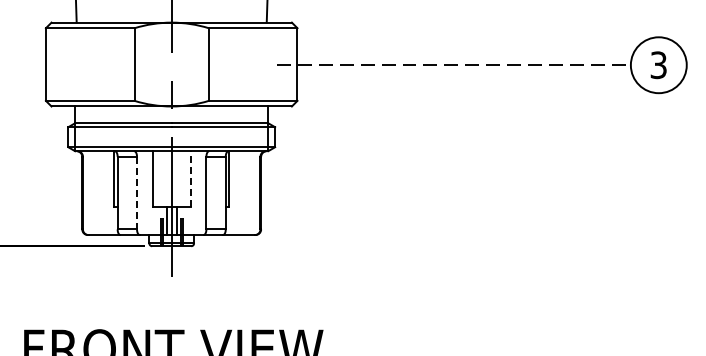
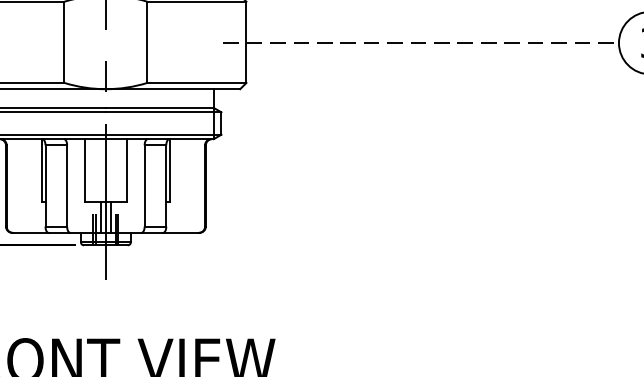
line: (190, 179) -> (126, 170), dashed -> solid
line: (137, 193) -> (67, 186), dashed -> solid

